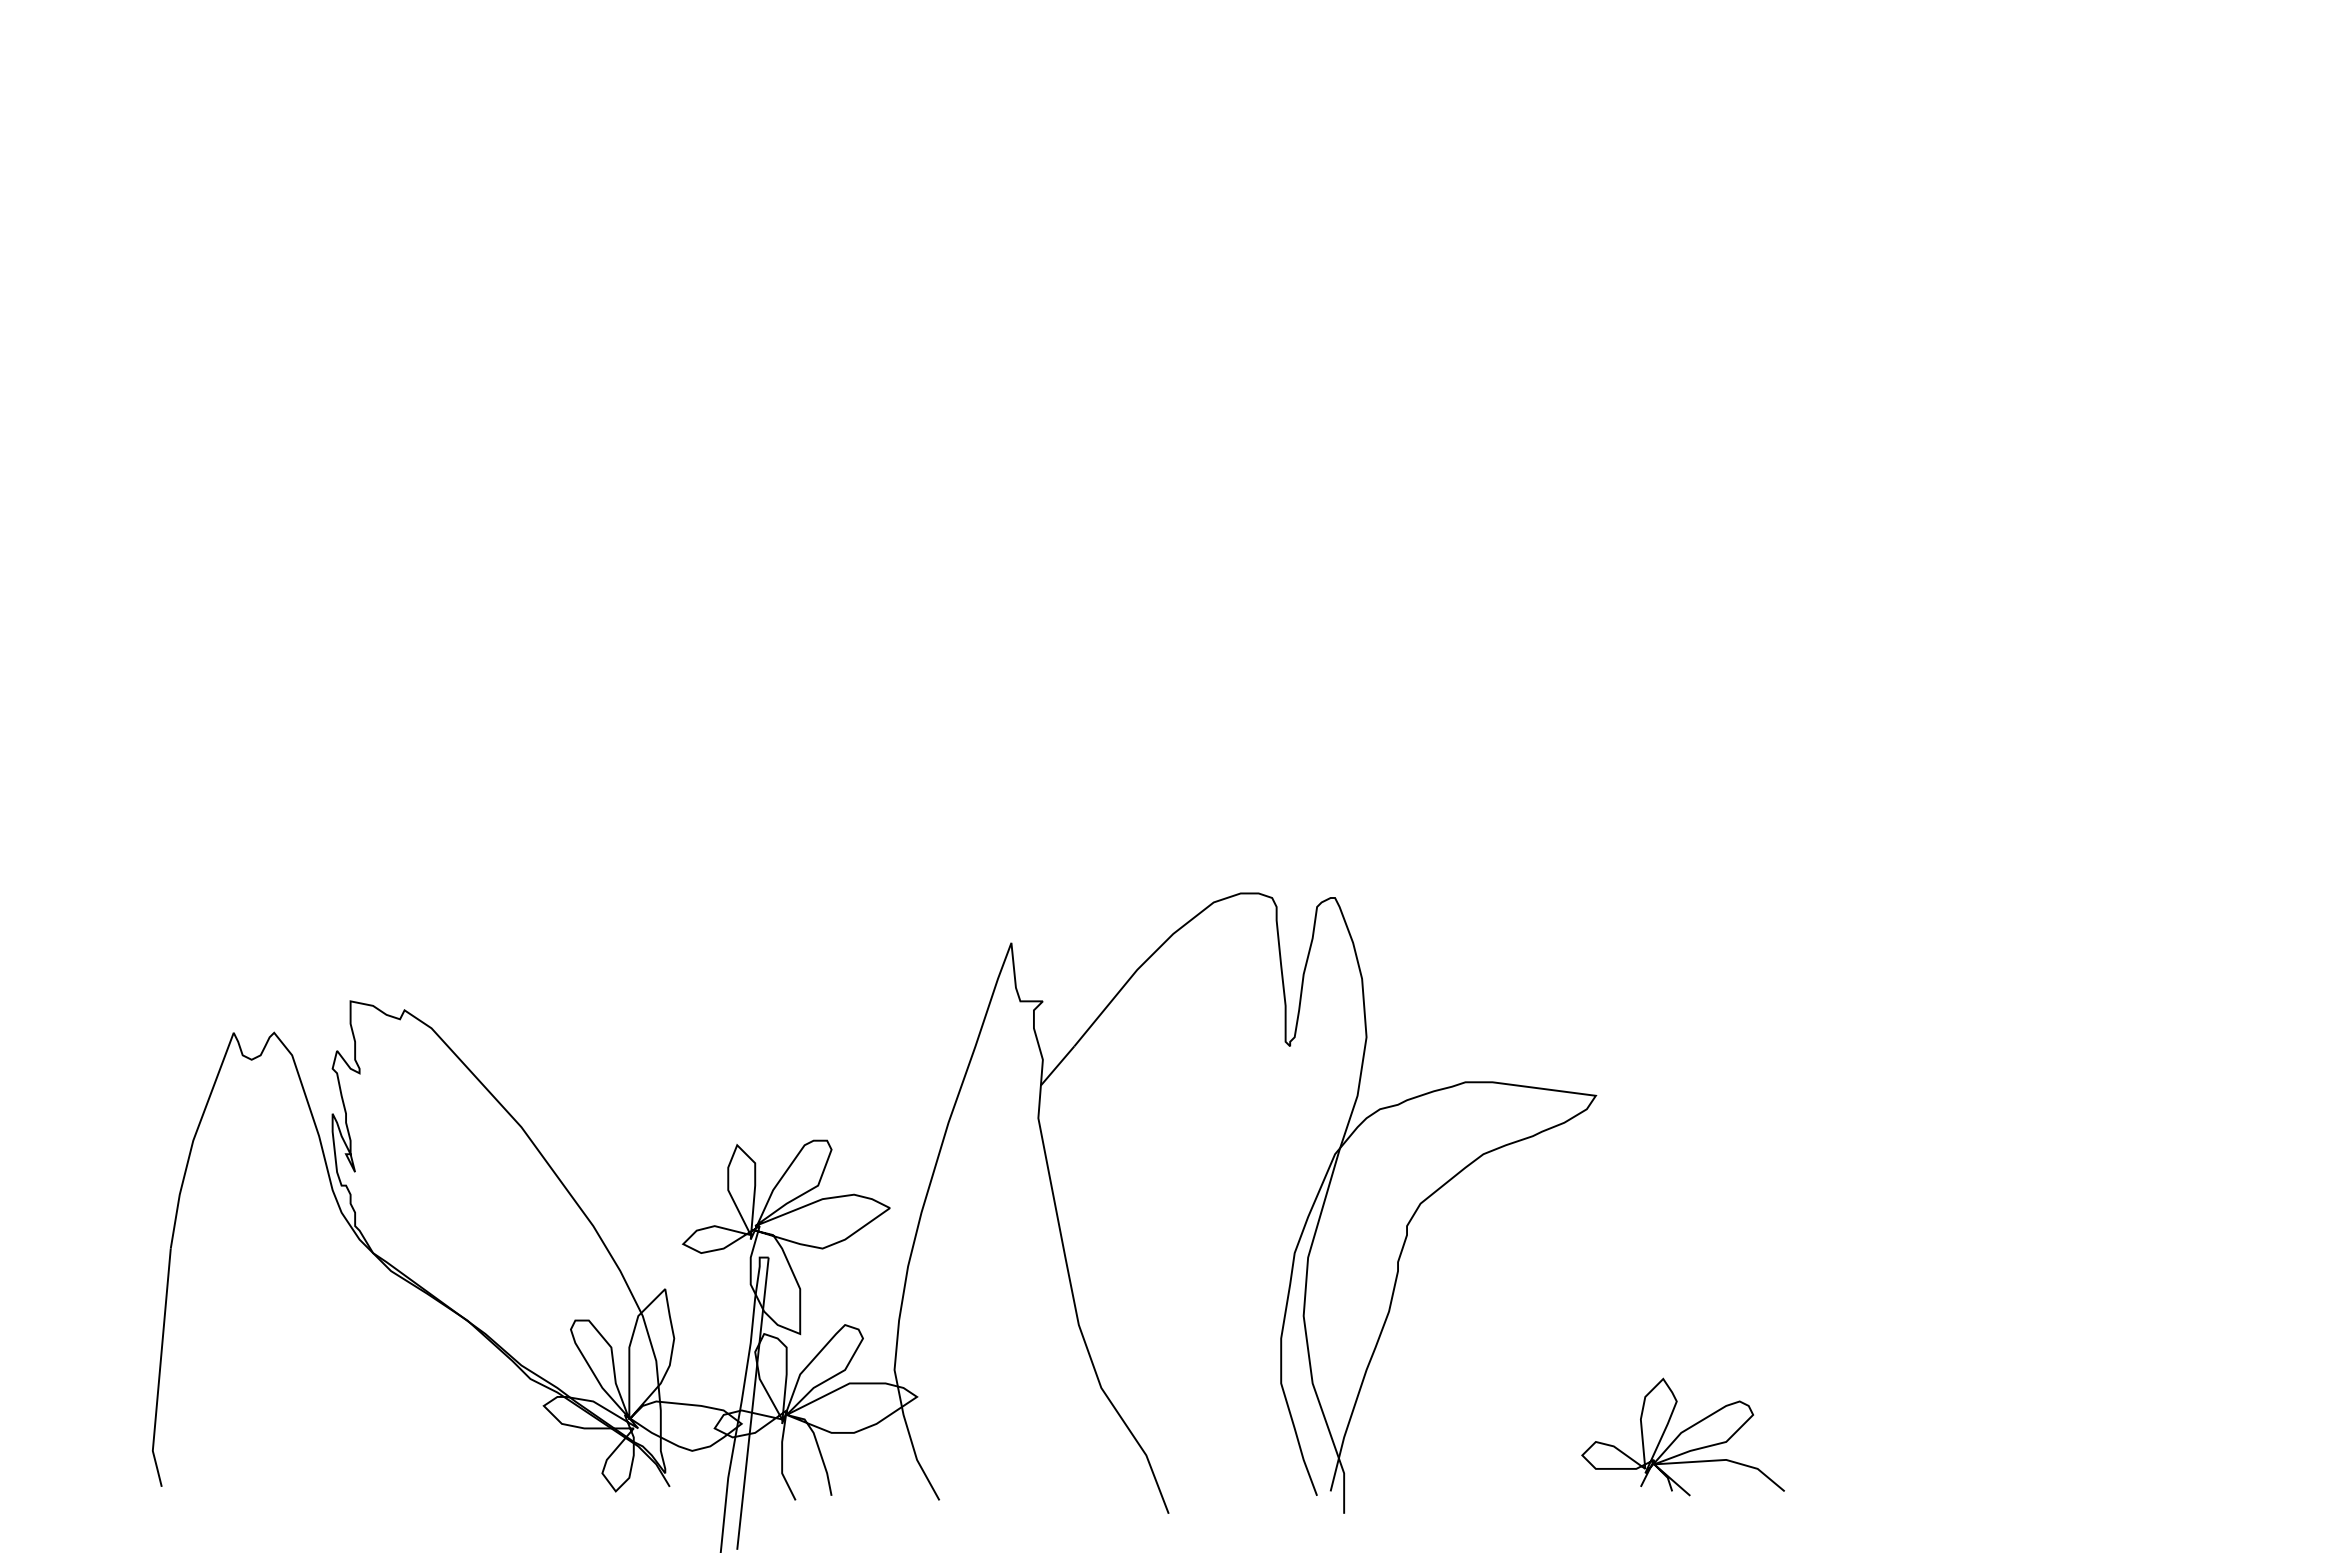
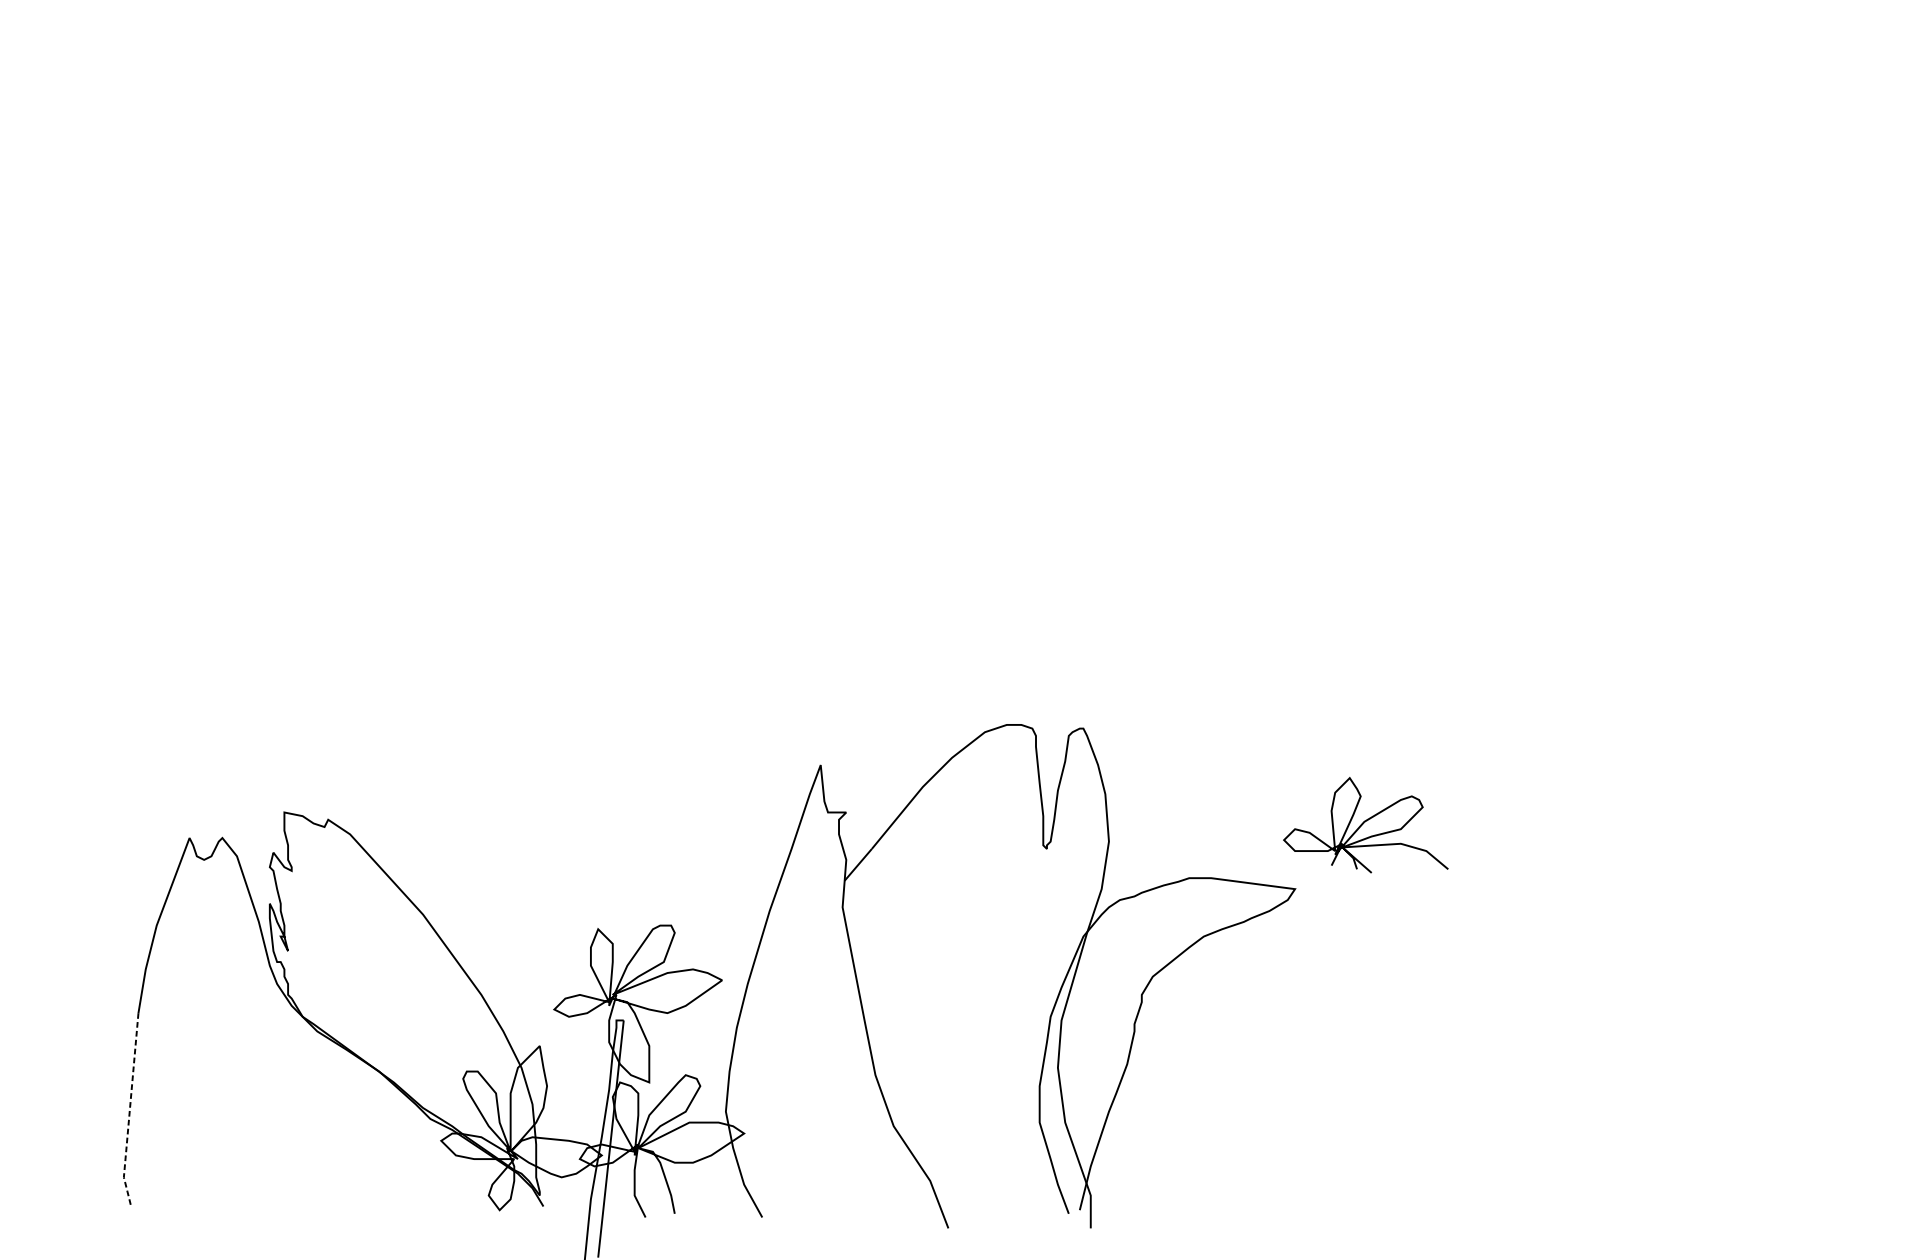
line: (160, 1369) -> (130, 1111), solid -> dashed
part: (1682, 1436) -> (1365, 824), moved

